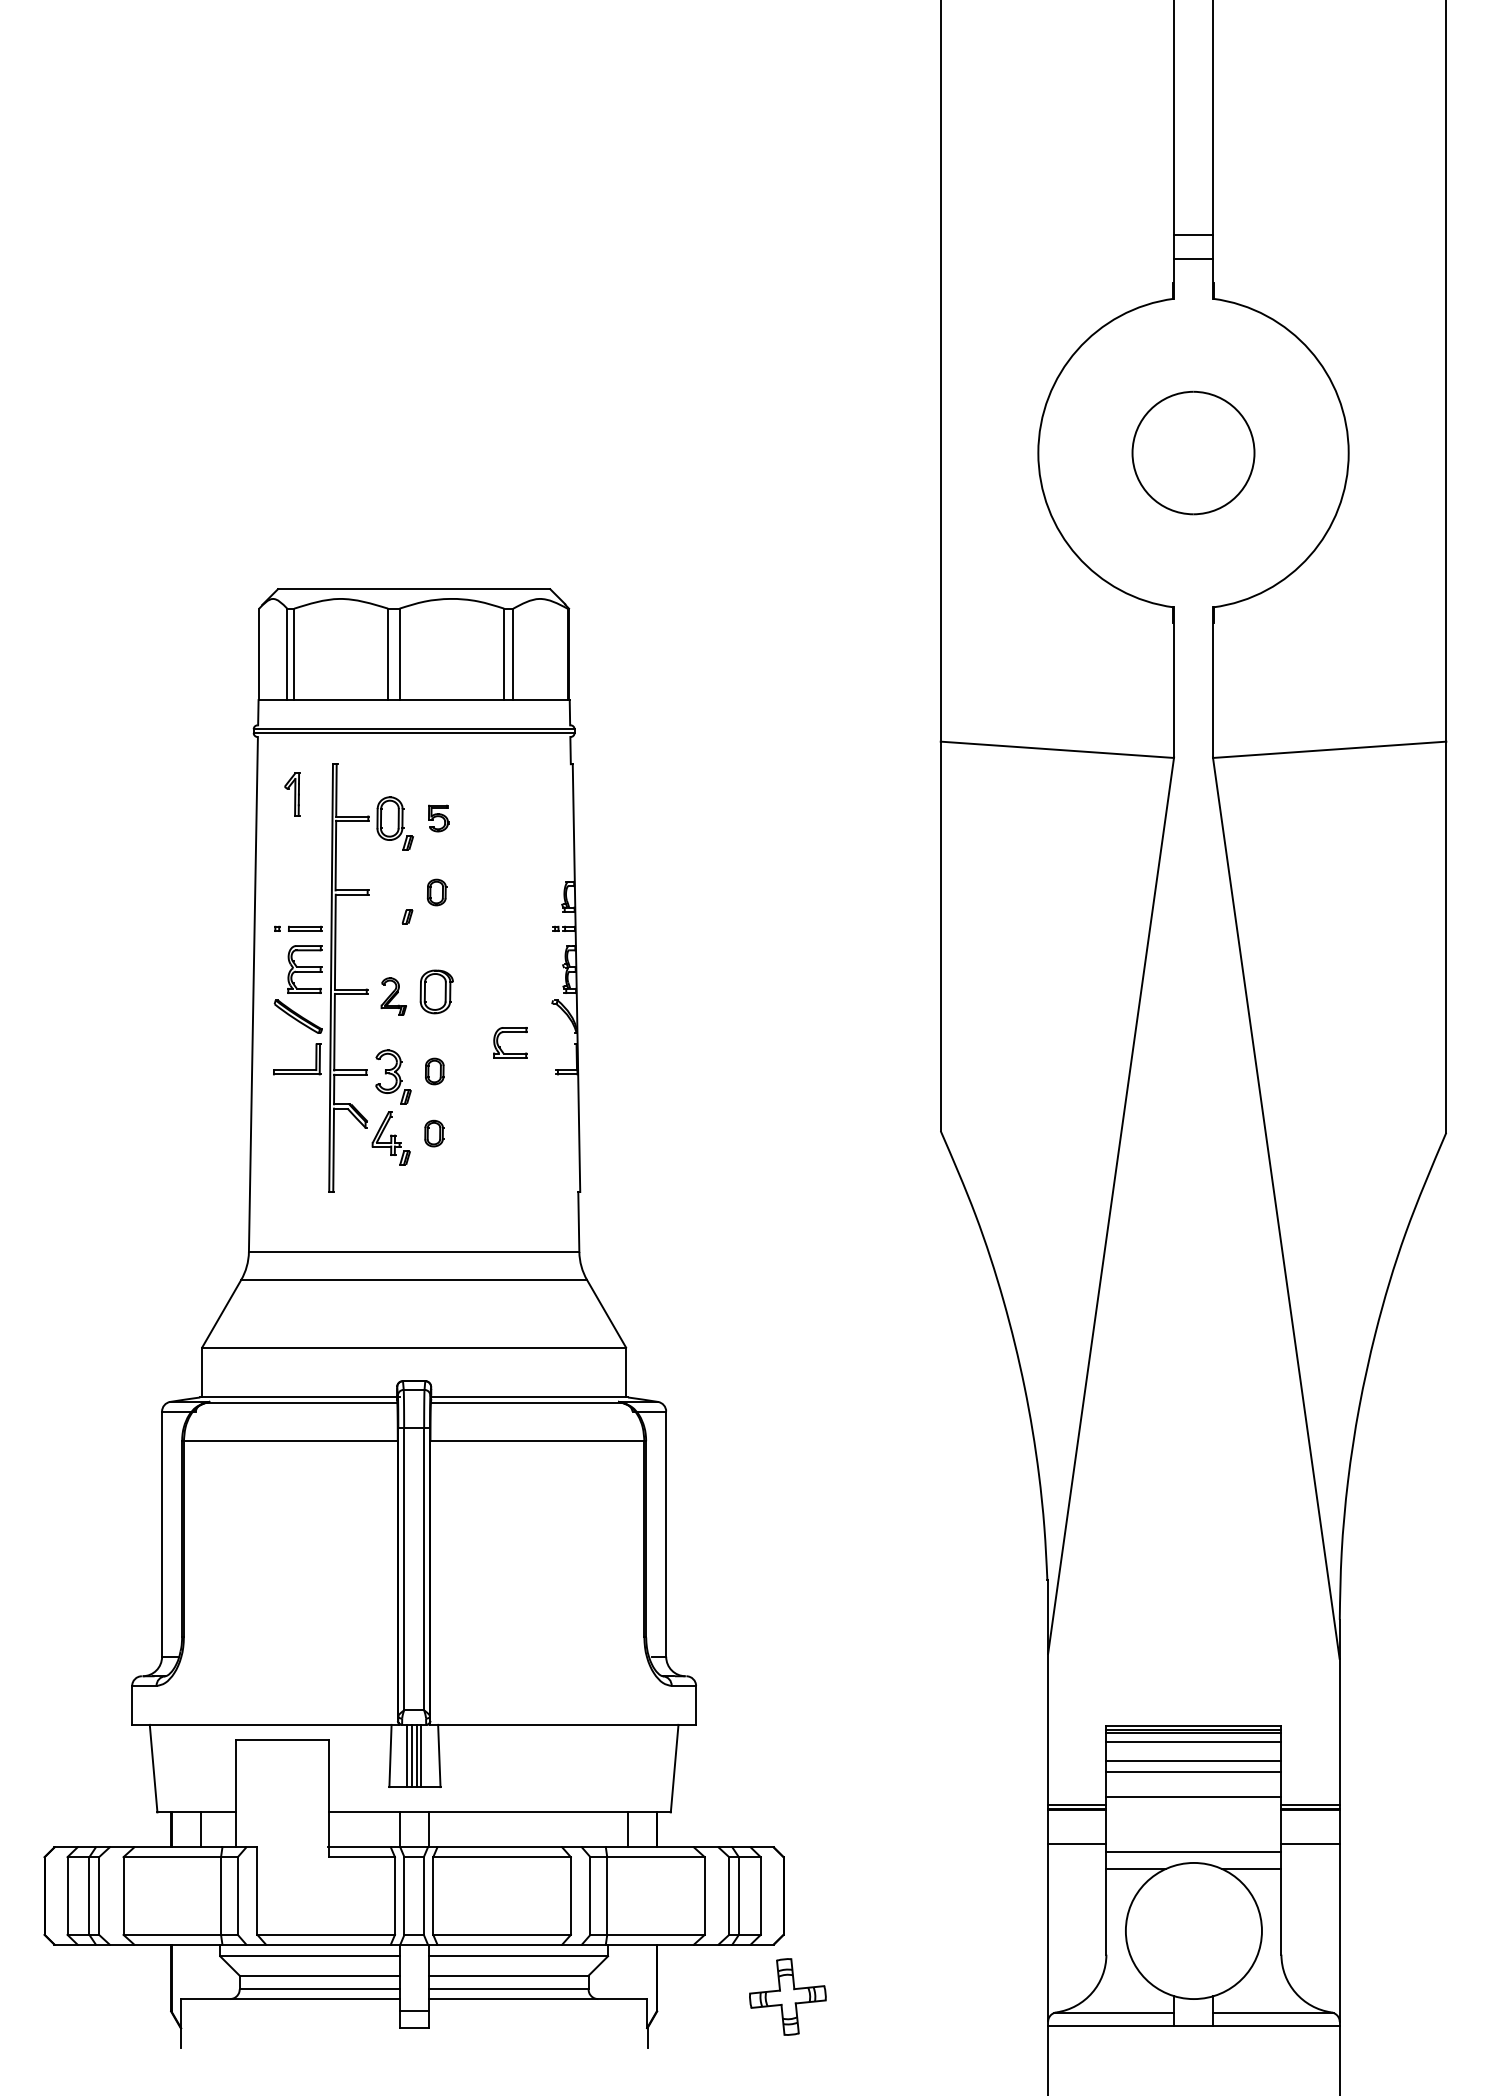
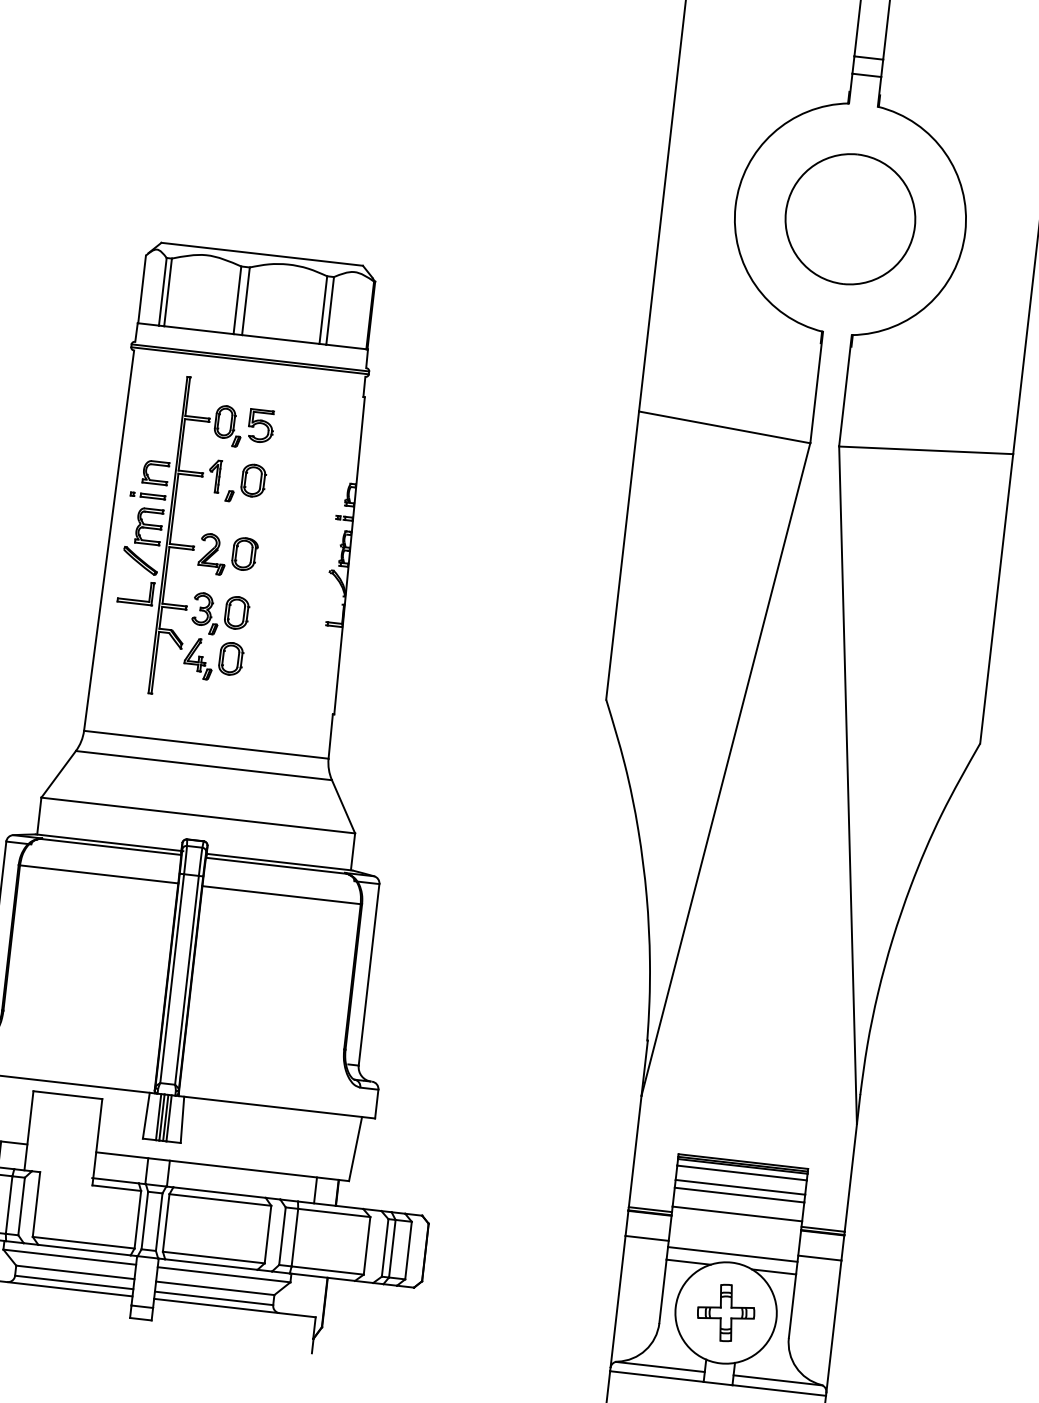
part: (1193, 452) -> (850, 218), size x1.43
part: (292, 794) -> (214, 476), moved
part: (438, 818) -> (260, 426), size x1.67
part: (436, 892) -> (253, 480), size x1.67
part: (393, 996) -> (212, 553), size x1.43
part: (510, 1032) -> (156, 465), moved
part: (434, 1071) -> (236, 612), size x1.67
part: (434, 1133) -> (231, 658), size x1.67
part: (787, 1996) -> (725, 1312), moved

